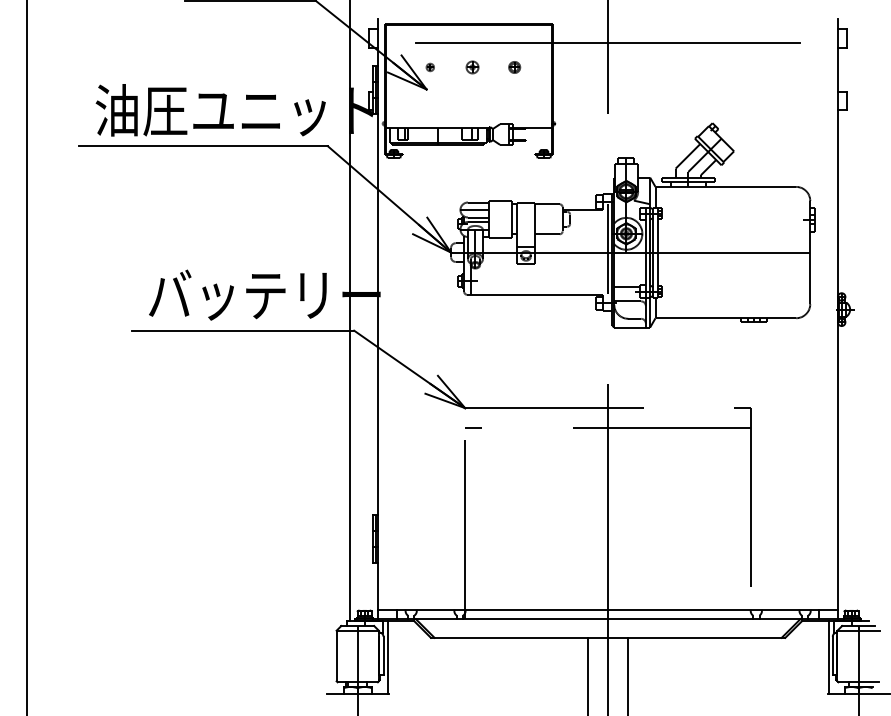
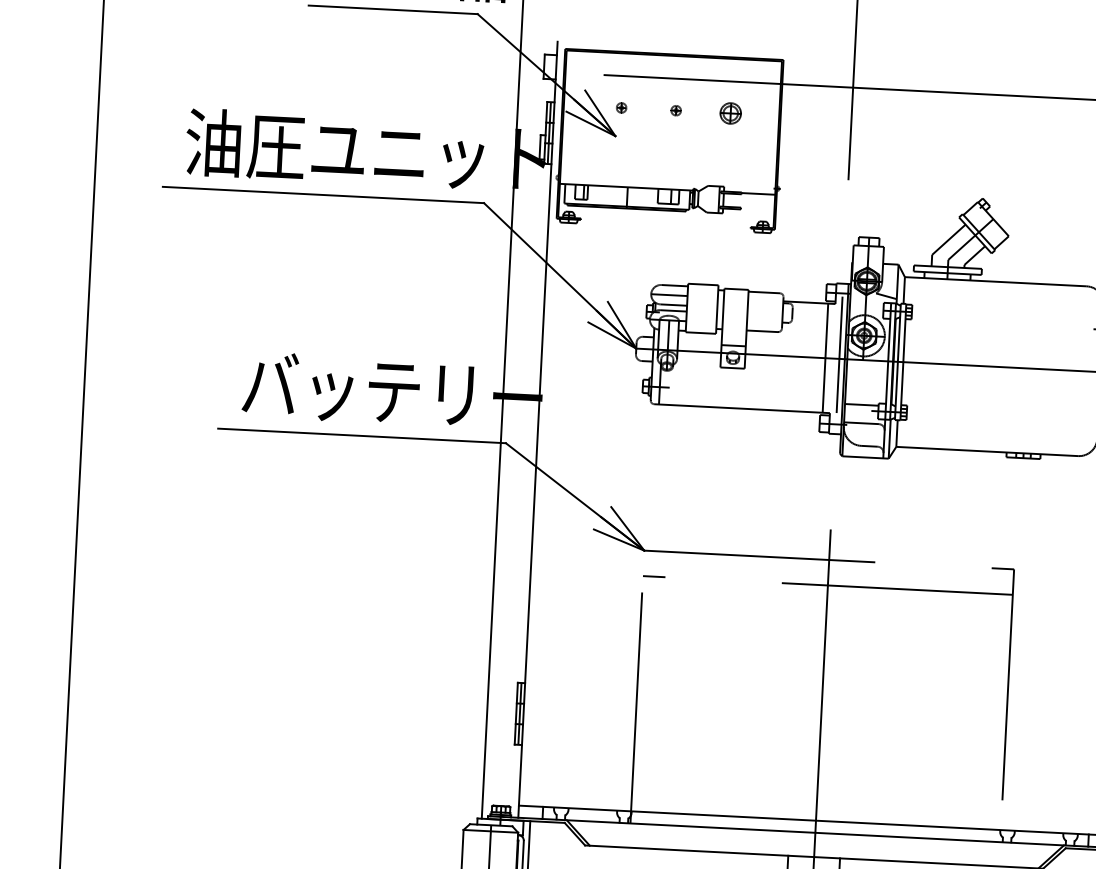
part: (472, 67) -> (676, 110), size x0.62
part: (514, 67) -> (730, 113), size x1.43
line: (597, 252) -> (825, 358), added

